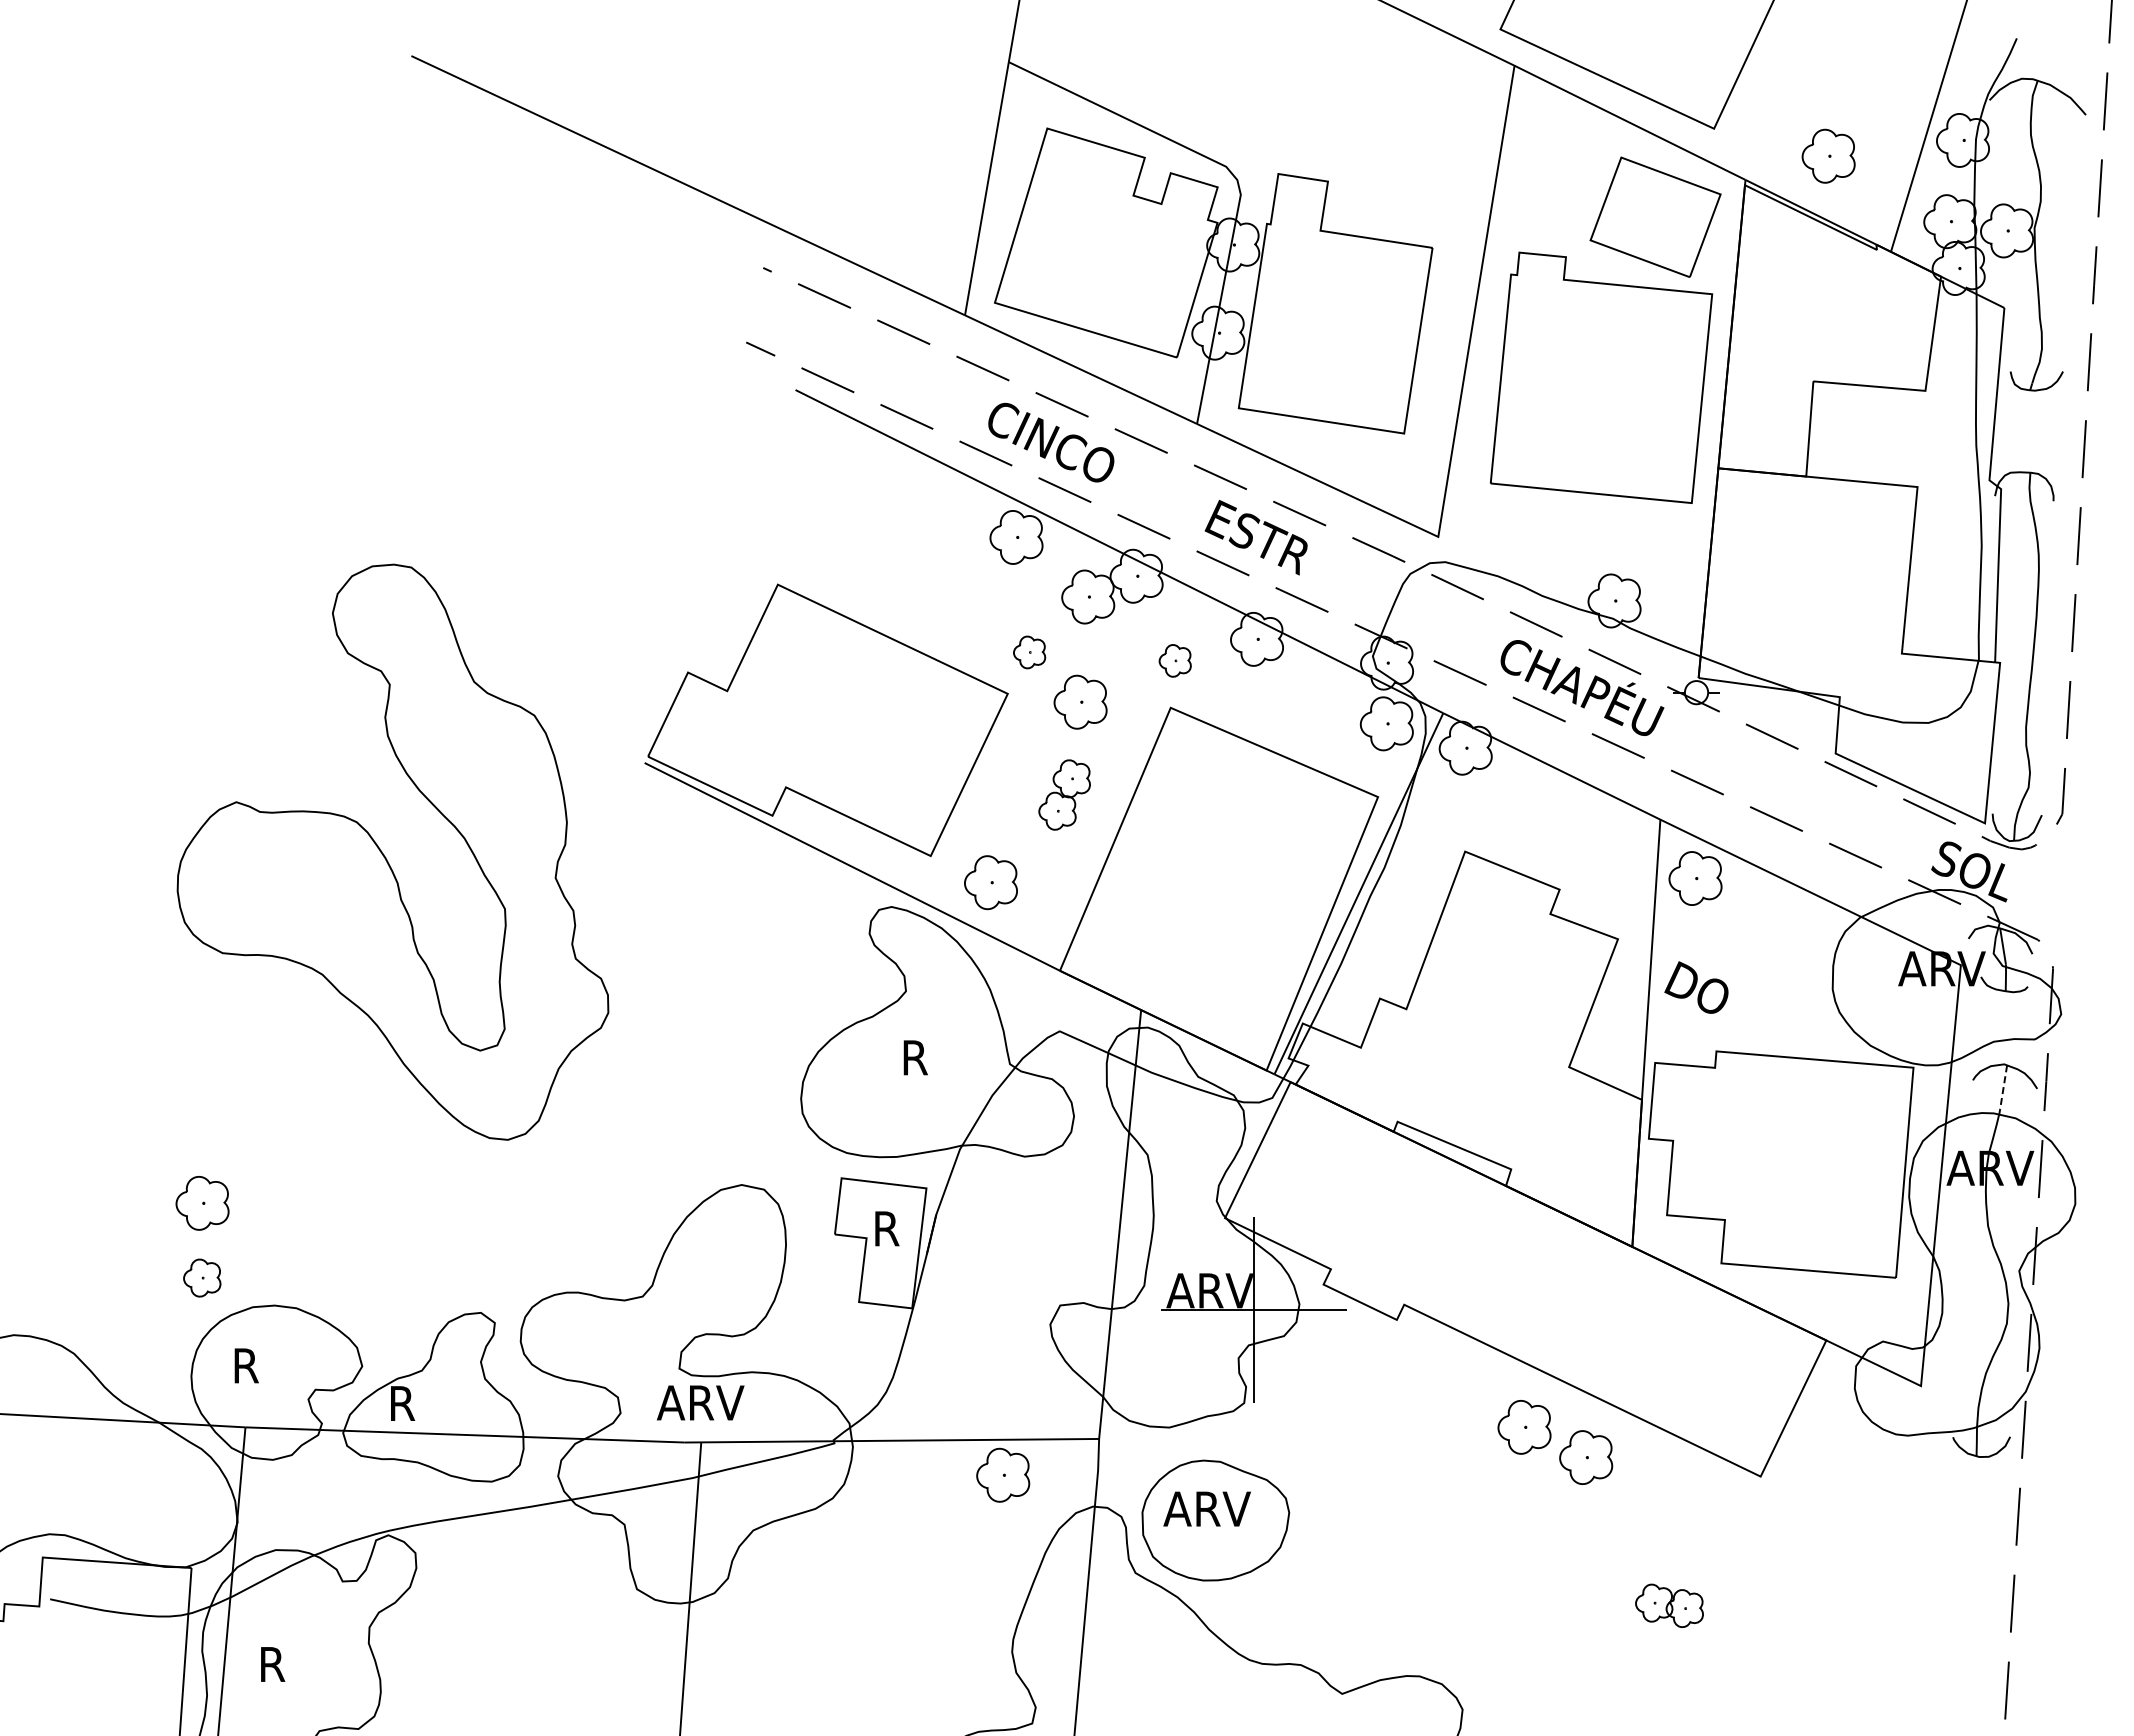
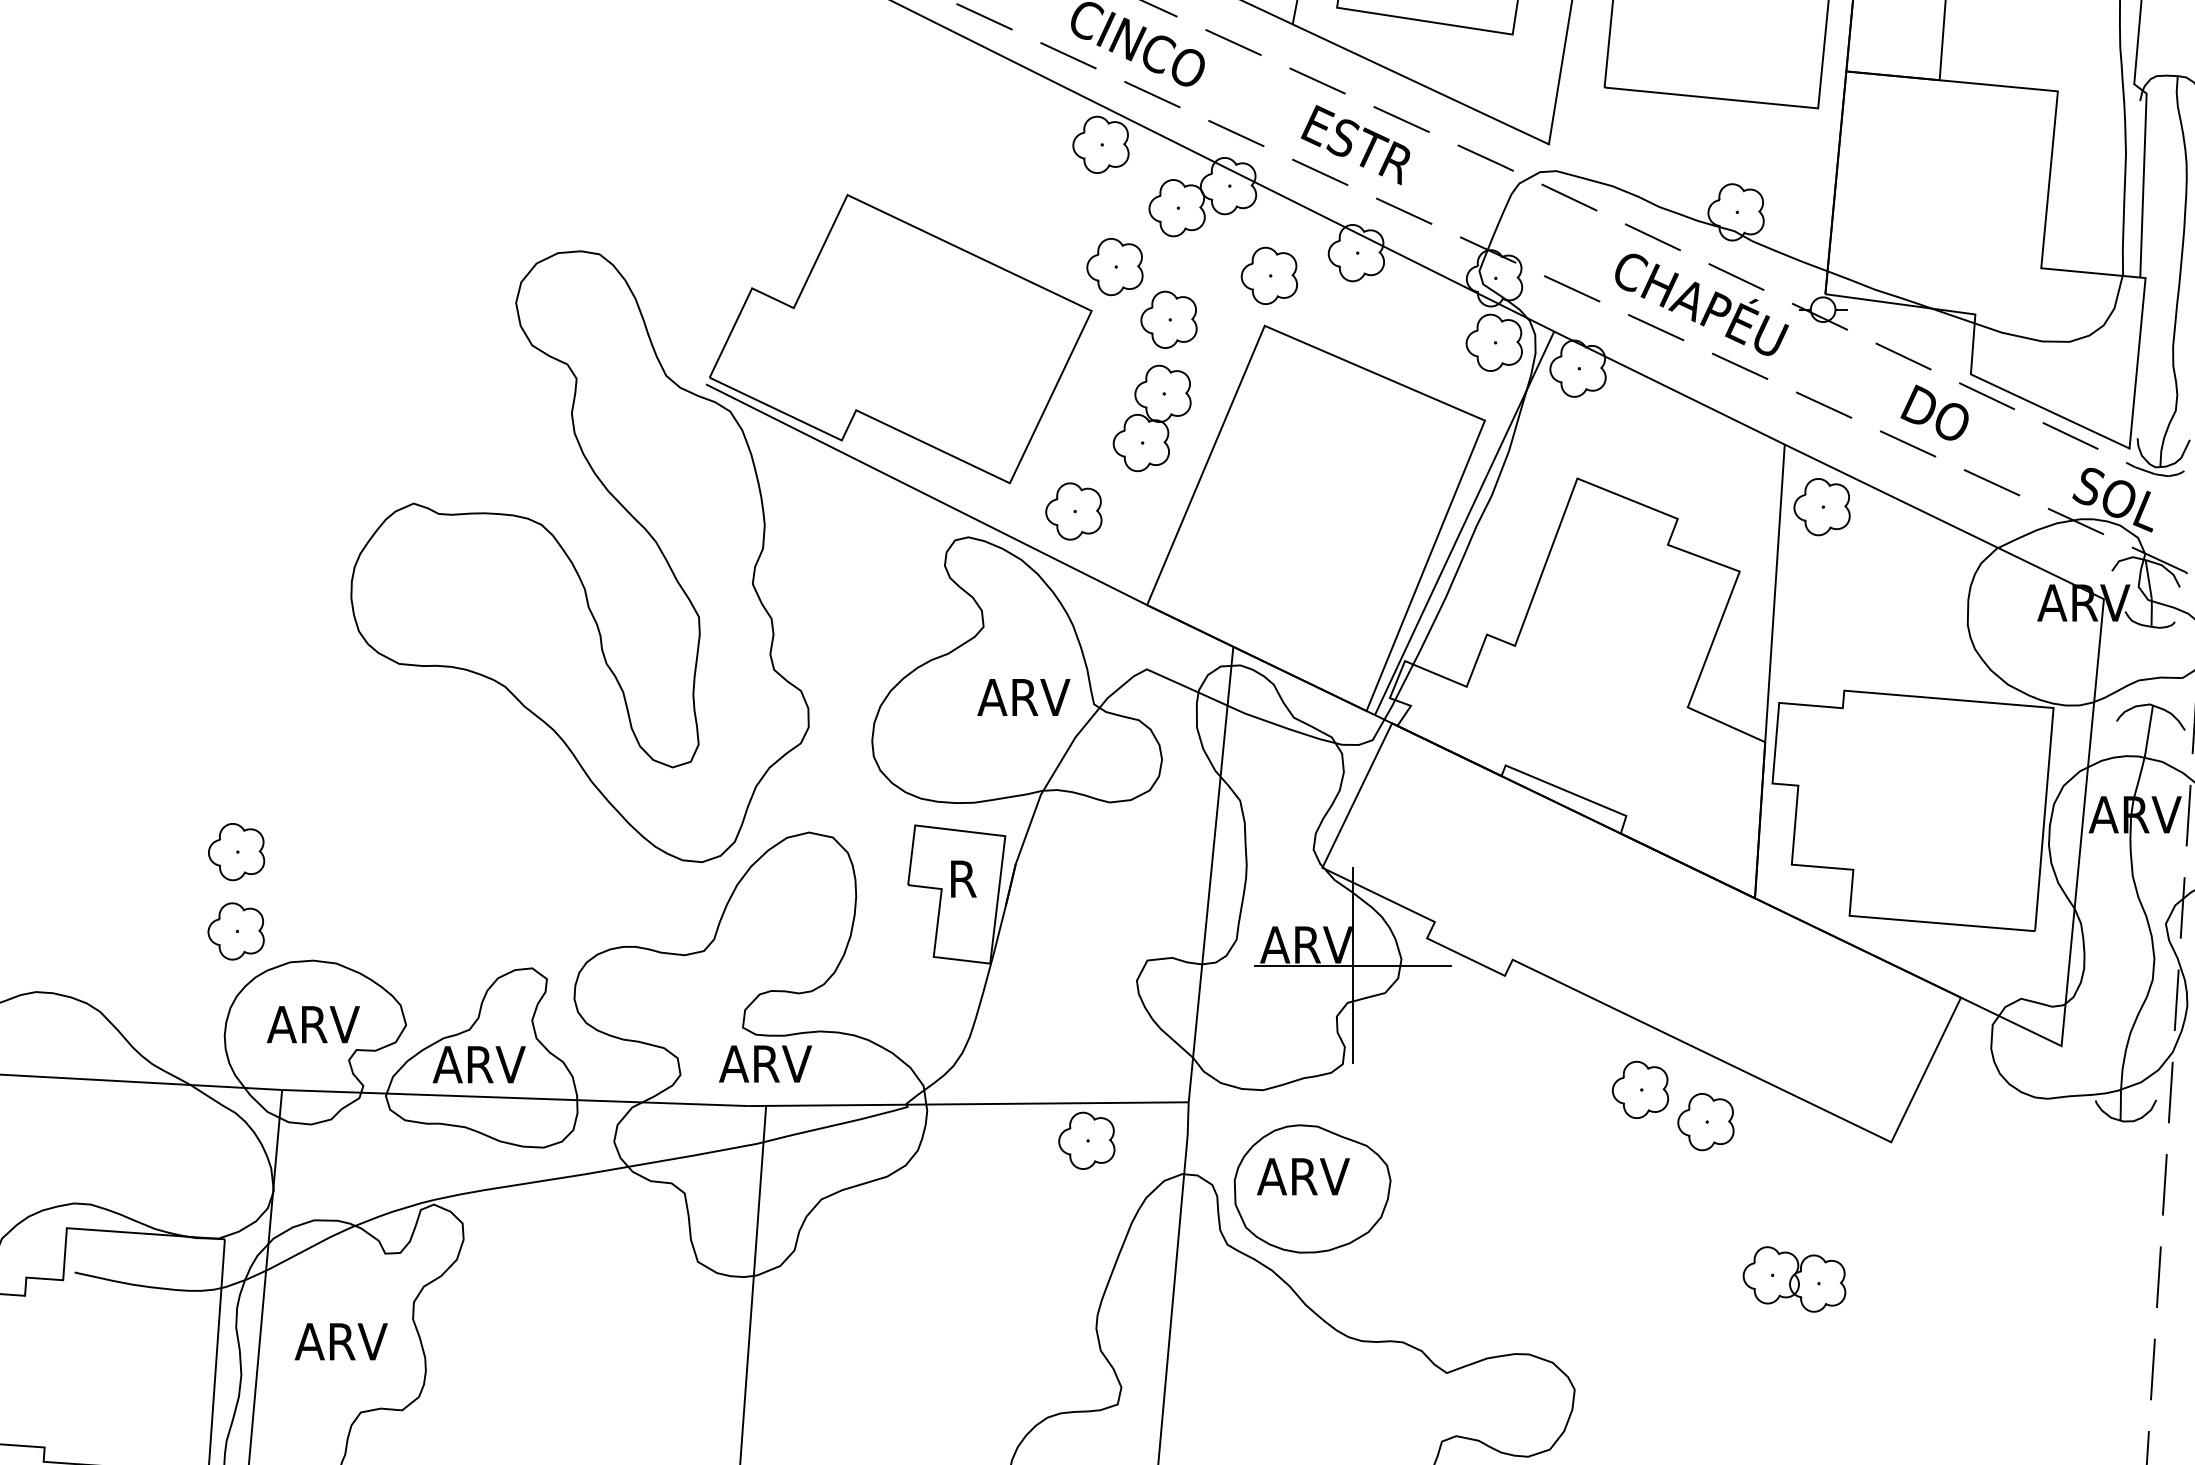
part: (1029, 652) -> (1114, 267), size x1.67
part: (1175, 660) -> (1269, 275), size x1.67
part: (1064, 794) -> (1151, 417), size x1.43
part: (386, 857) -> (573, 562), moved
text: (1696, 987) -> (1934, 412), moved
text: (943, 1057) -> (1023, 697), R -> ARV
line: (2003, 1087) -> (2149, 729), dashed -> solid
part: (202, 1277) -> (236, 930), size x1.43
text: (274, 1365) -> (312, 1024), R -> ARV
text: (430, 1403) -> (478, 1064), R -> ARV
part: (1669, 1605) -> (1794, 1279), size x1.43
text: (300, 1664) -> (340, 1341), R -> ARV

